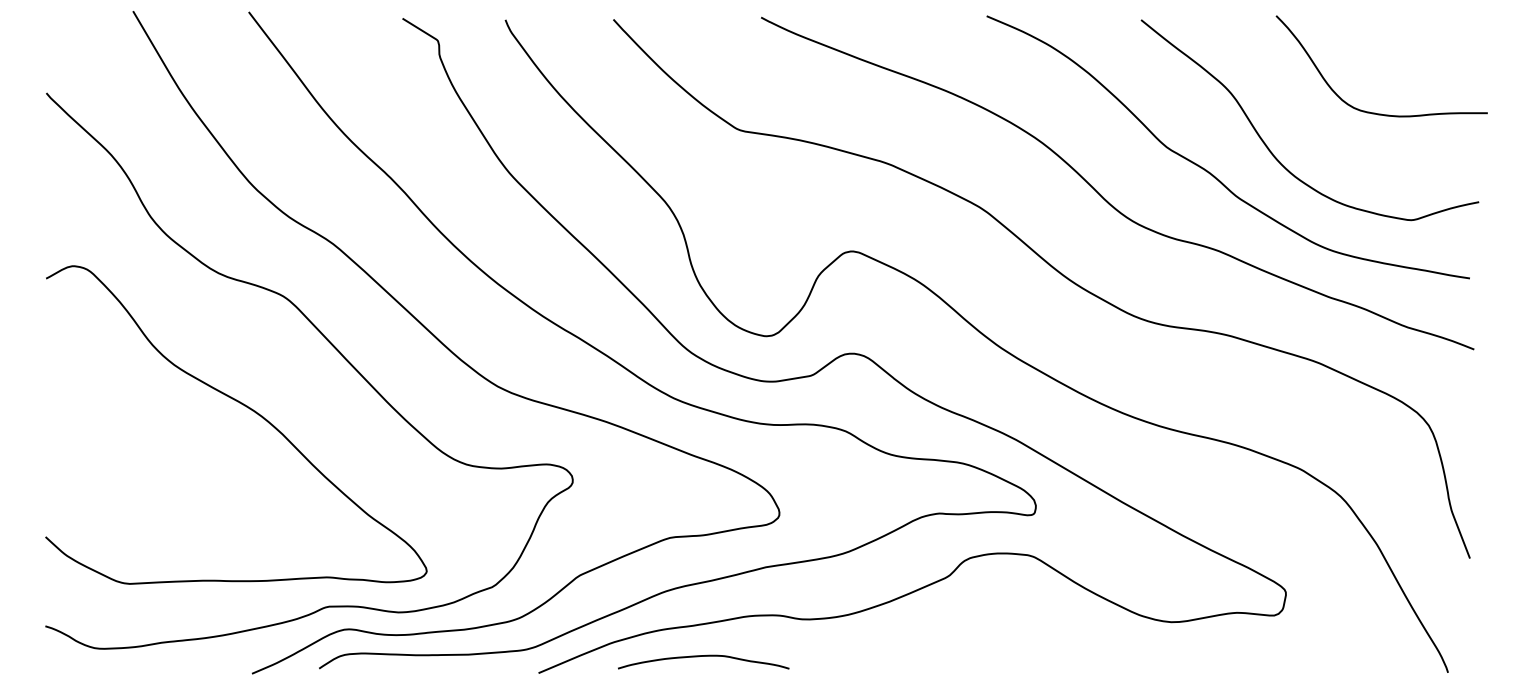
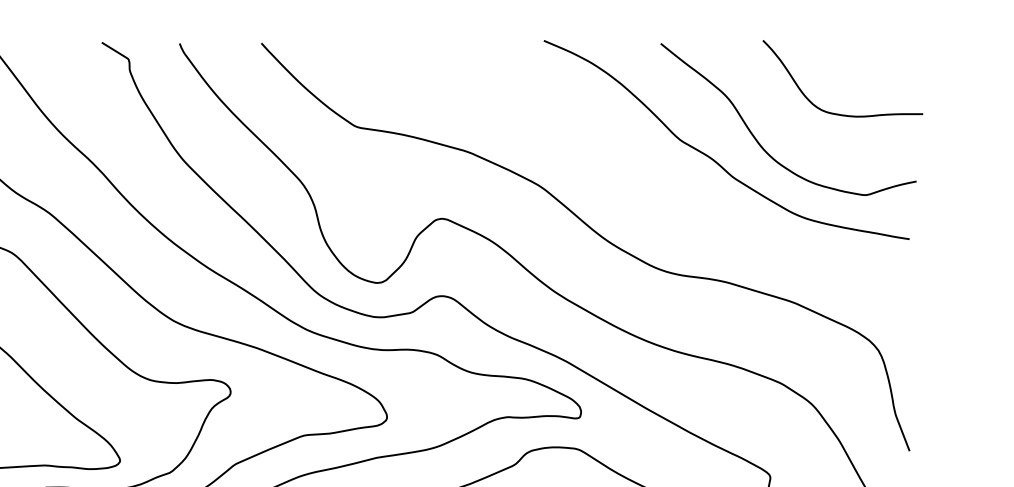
curve: (1103, 196) -> (632, 177), removed

